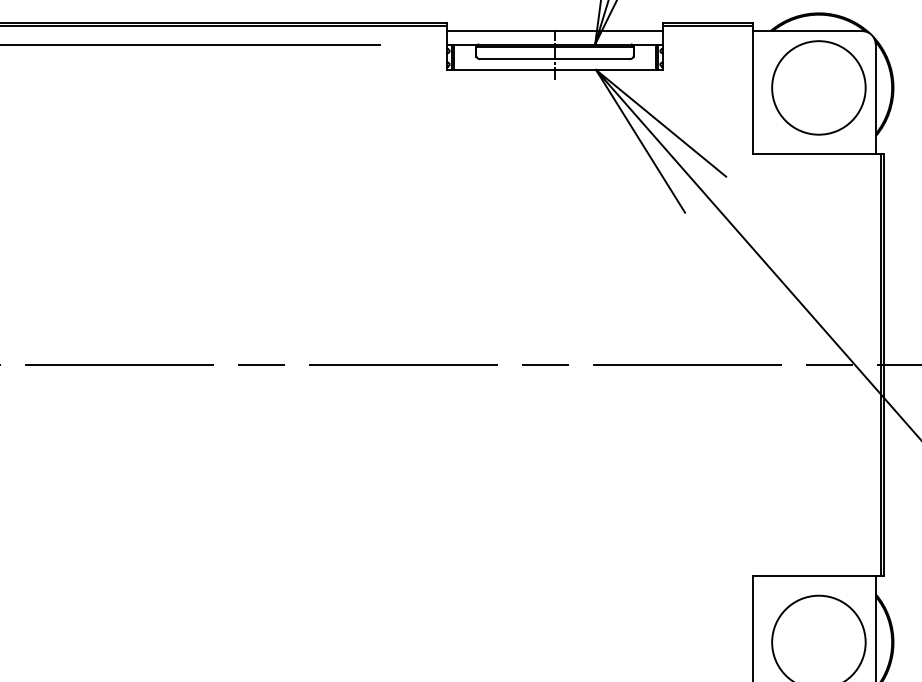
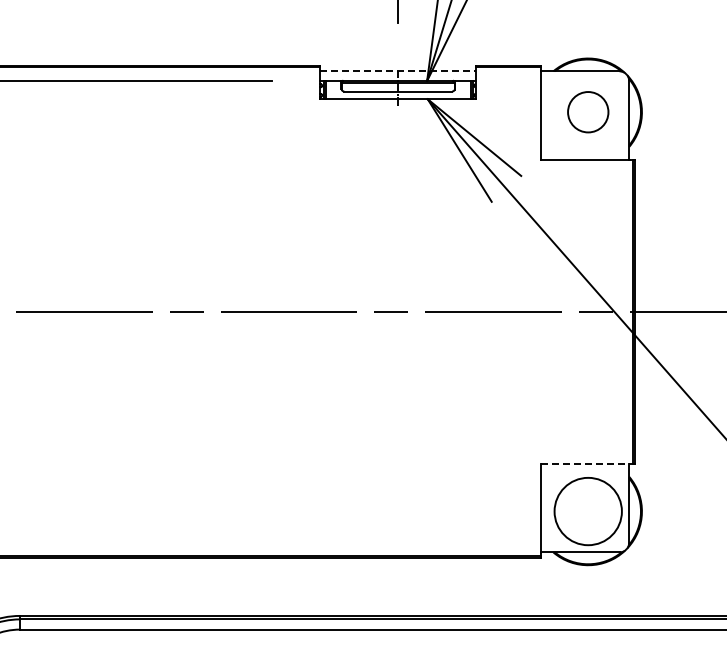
line: (555, 31) -> (398, 71), solid -> dashed
circle: (817, 86) -> (587, 111), size x0.6
line: (815, 575) -> (585, 463), solid -> dashed

